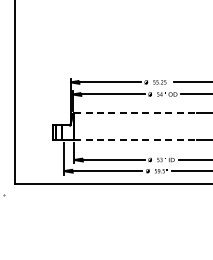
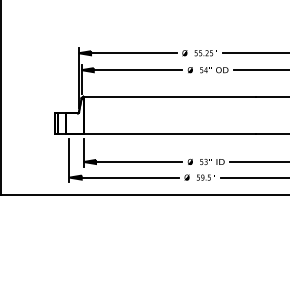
line: (136, 113) -> (171, 96), dashed -> solid
line: (136, 140) -> (171, 134), dashed -> solid

